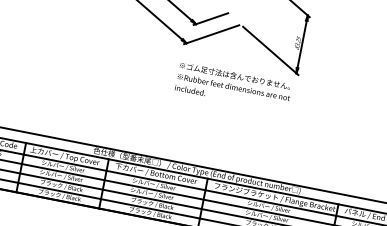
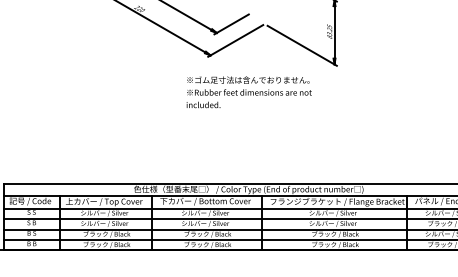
text: (232, 87) -> (248, 92), moved

